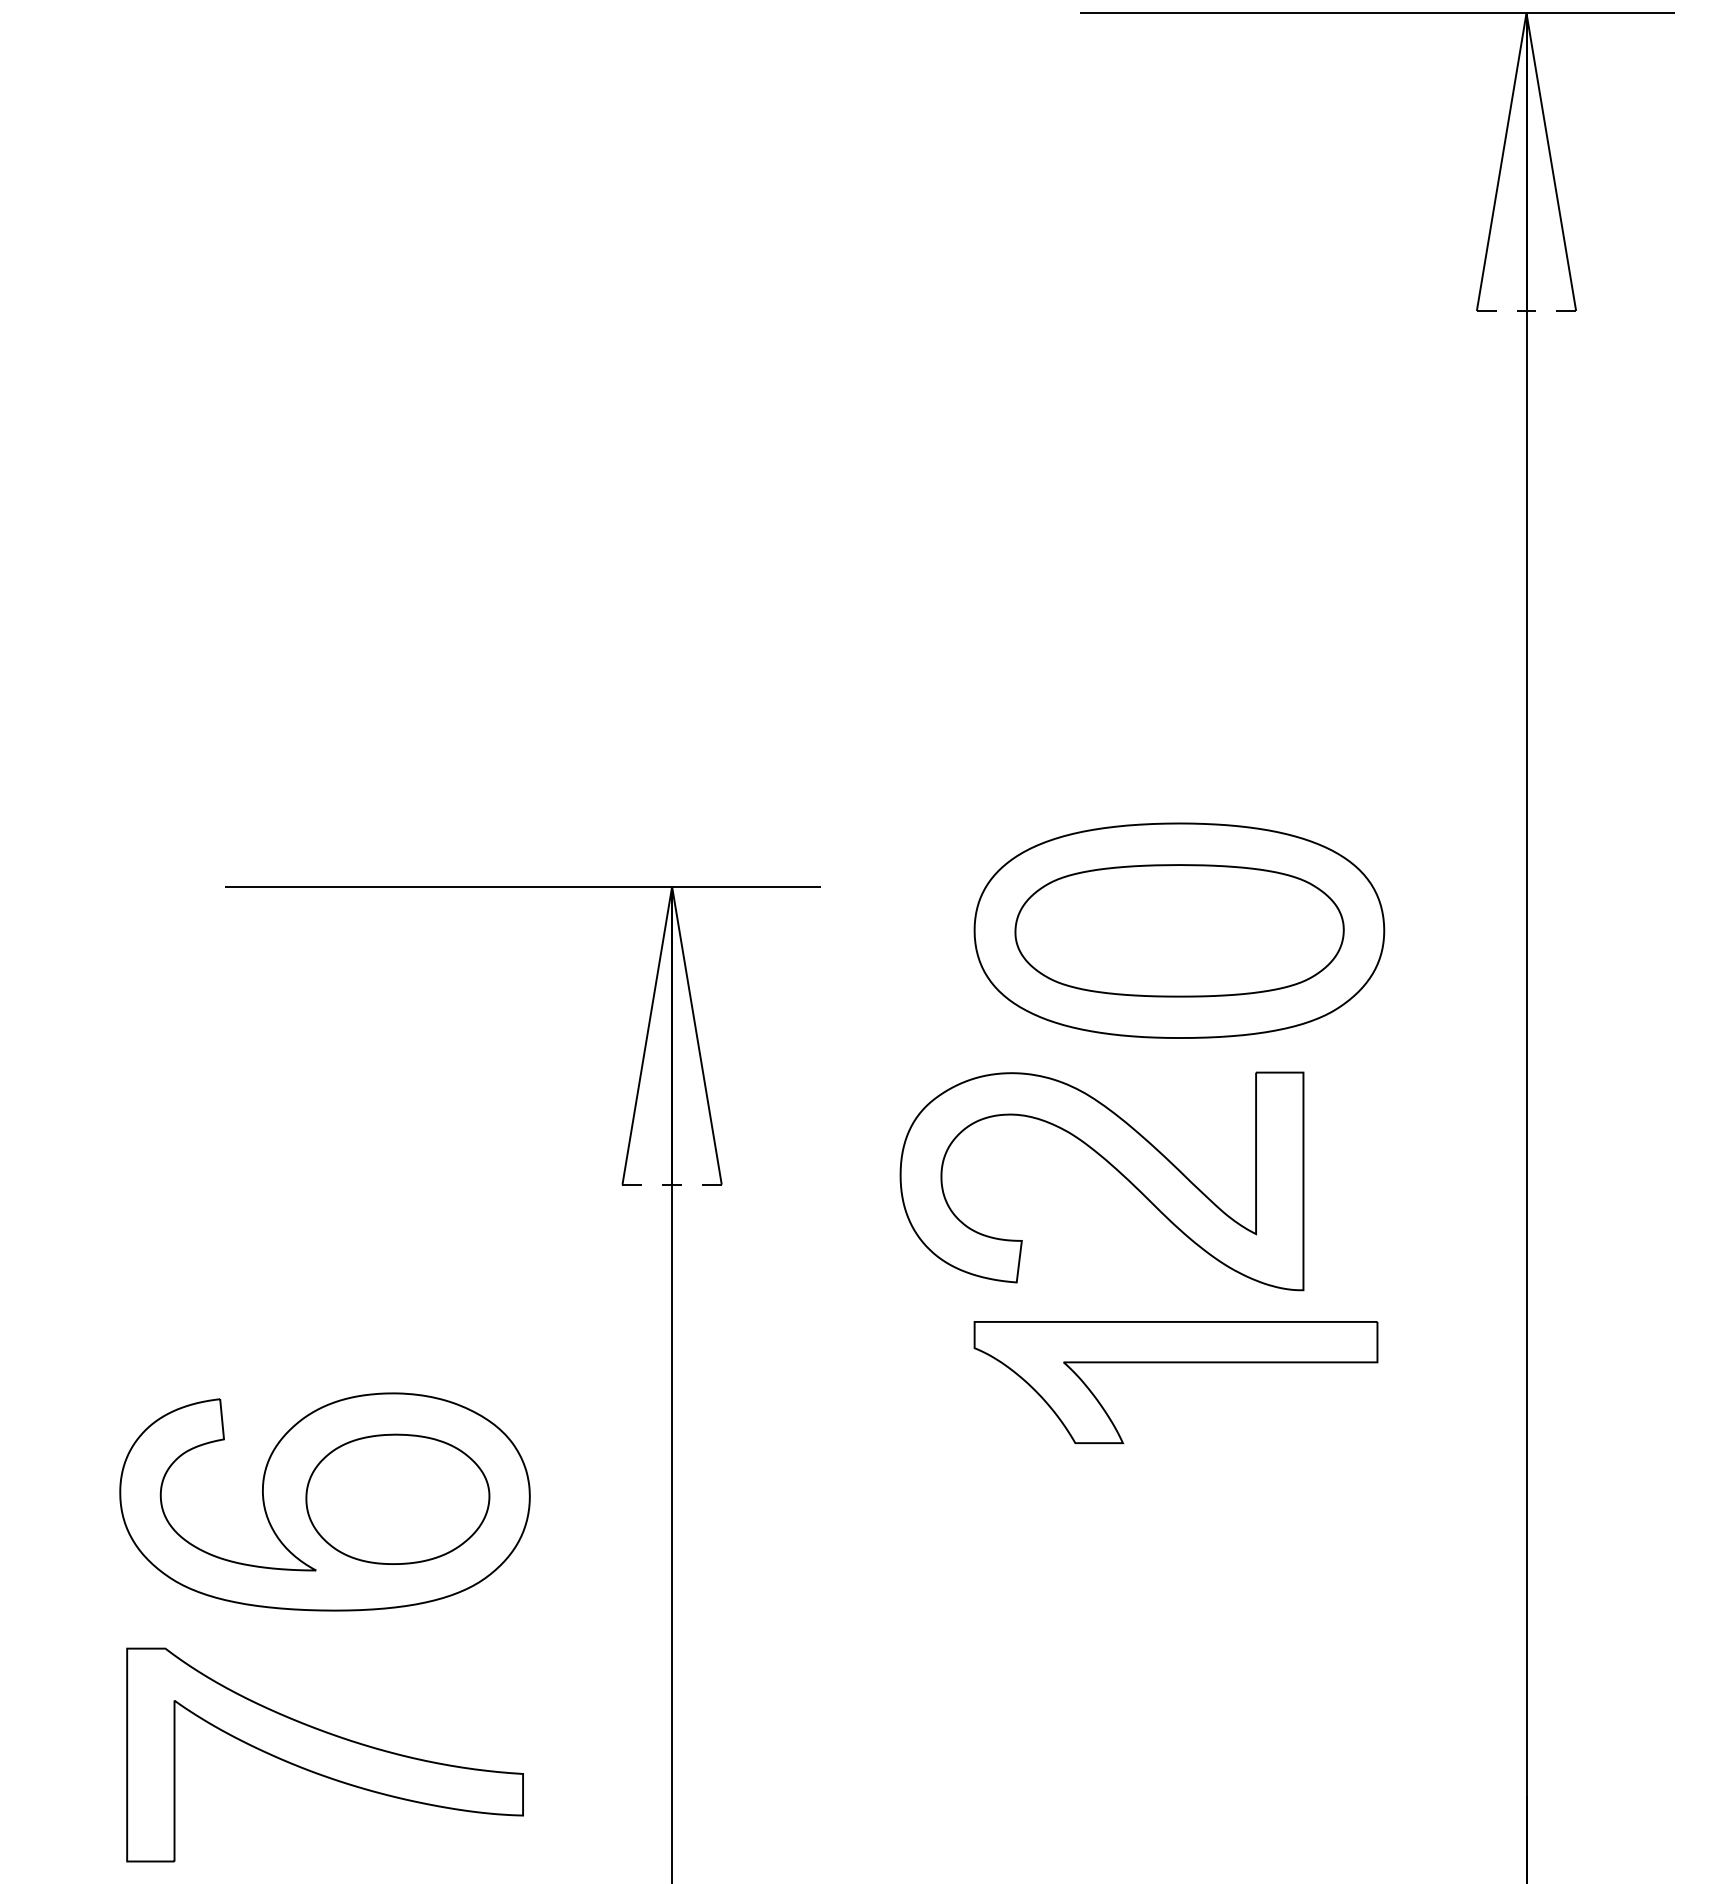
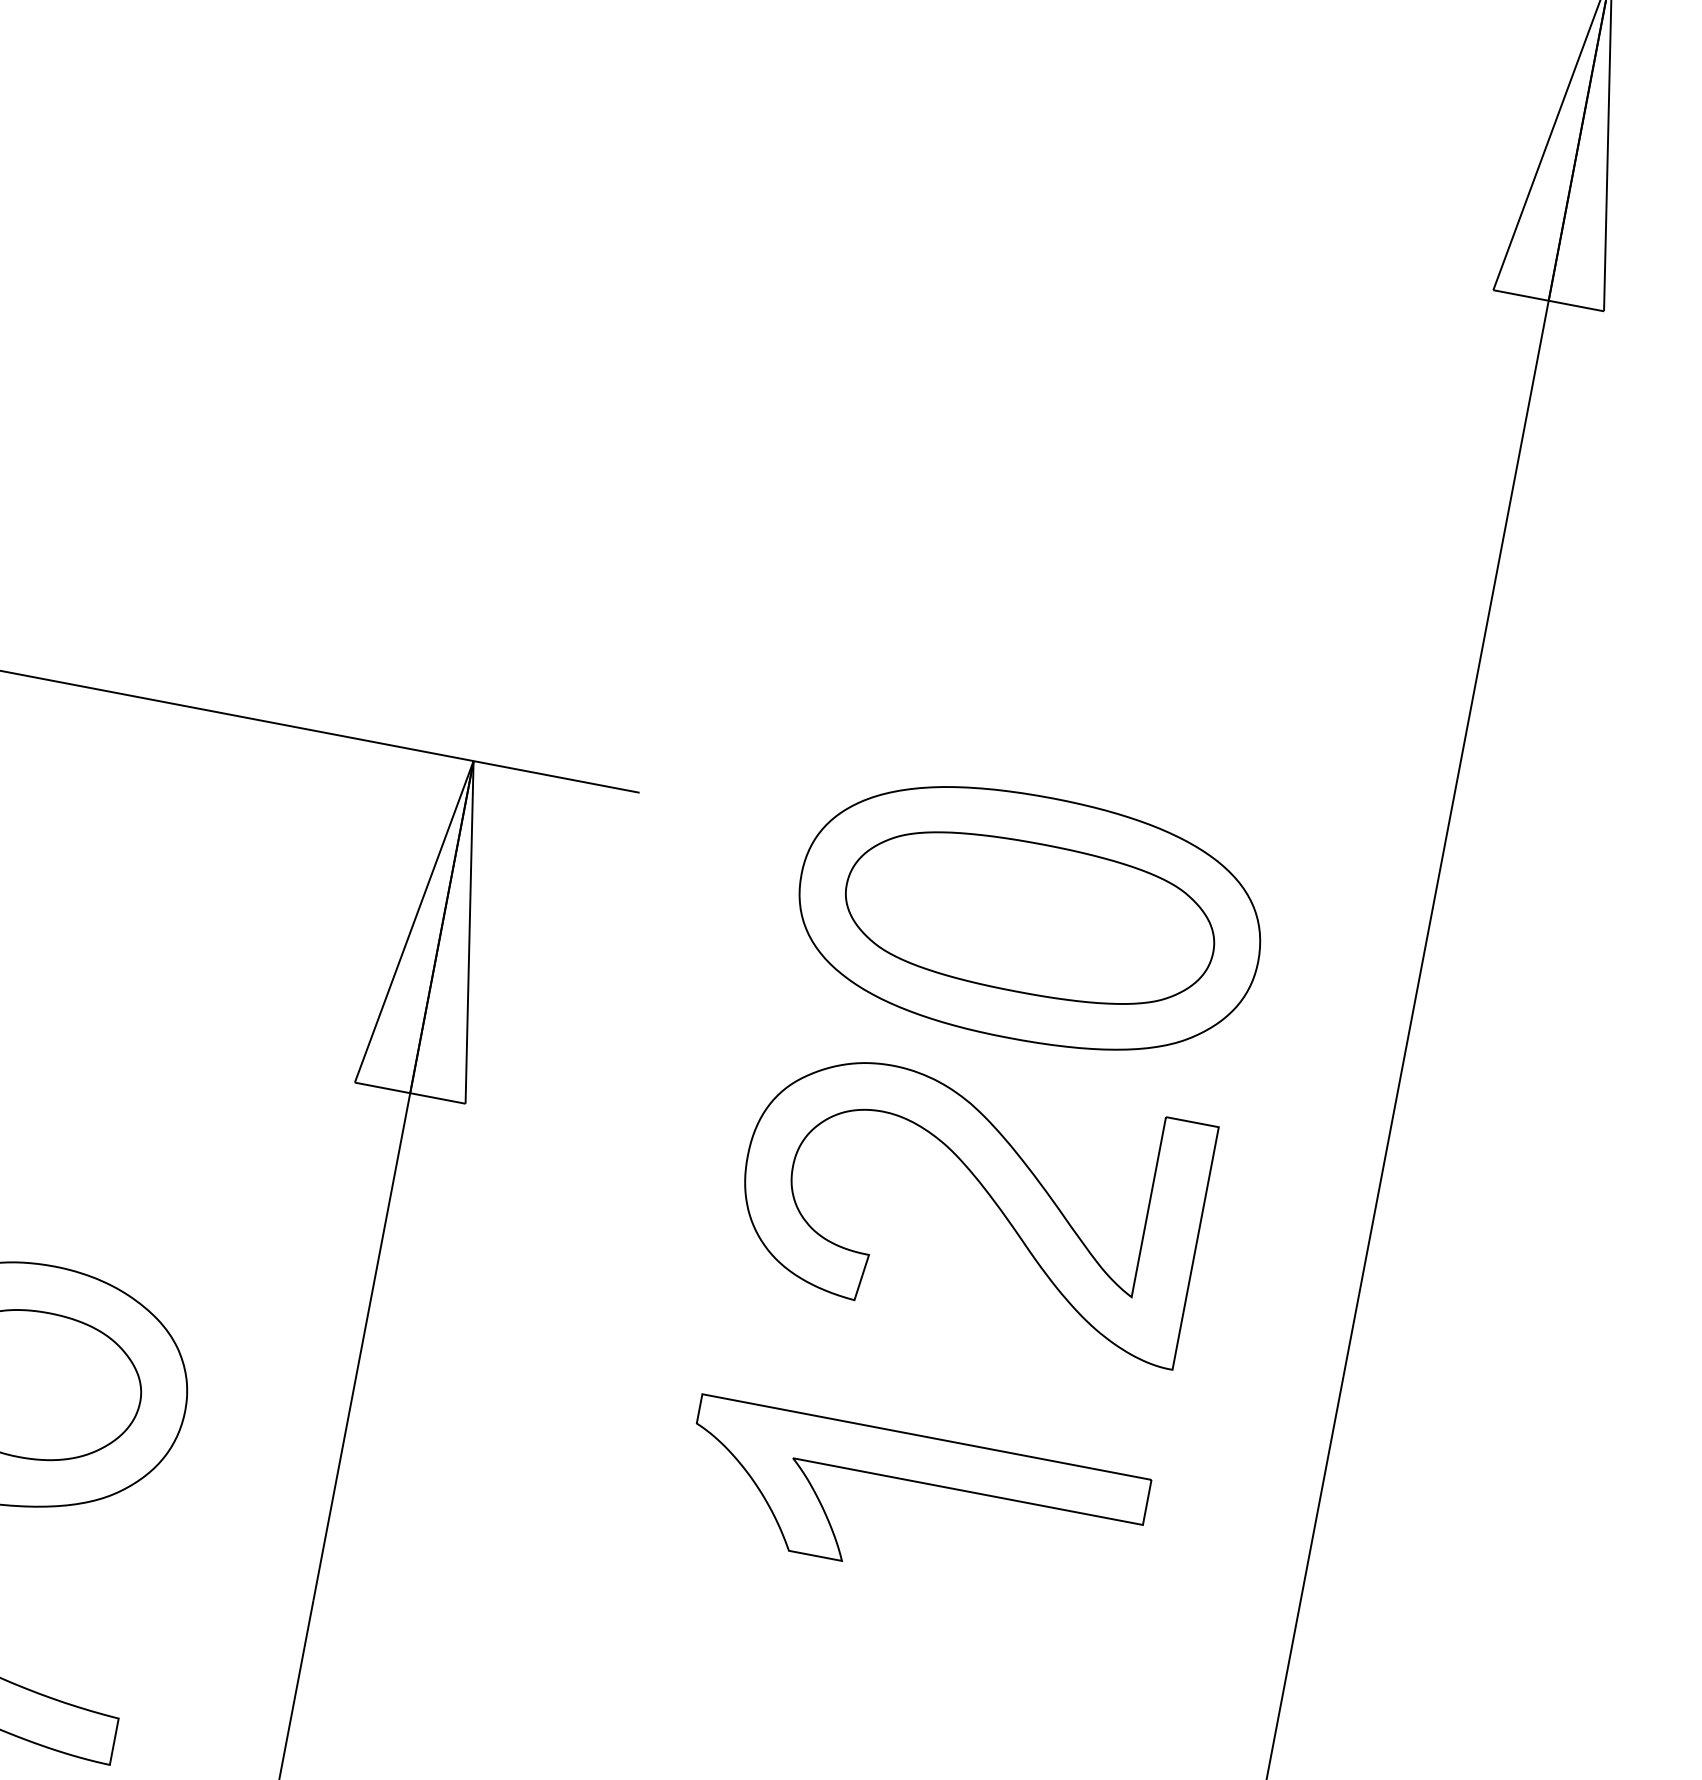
line: (1526, 310) -> (1548, 300), dashed -> solid
part: (1112, 1167) -> (985, 1192), moved
line: (672, 1184) -> (410, 1093), dashed -> solid
part: (1175, 1363) -> (917, 1483), moved

